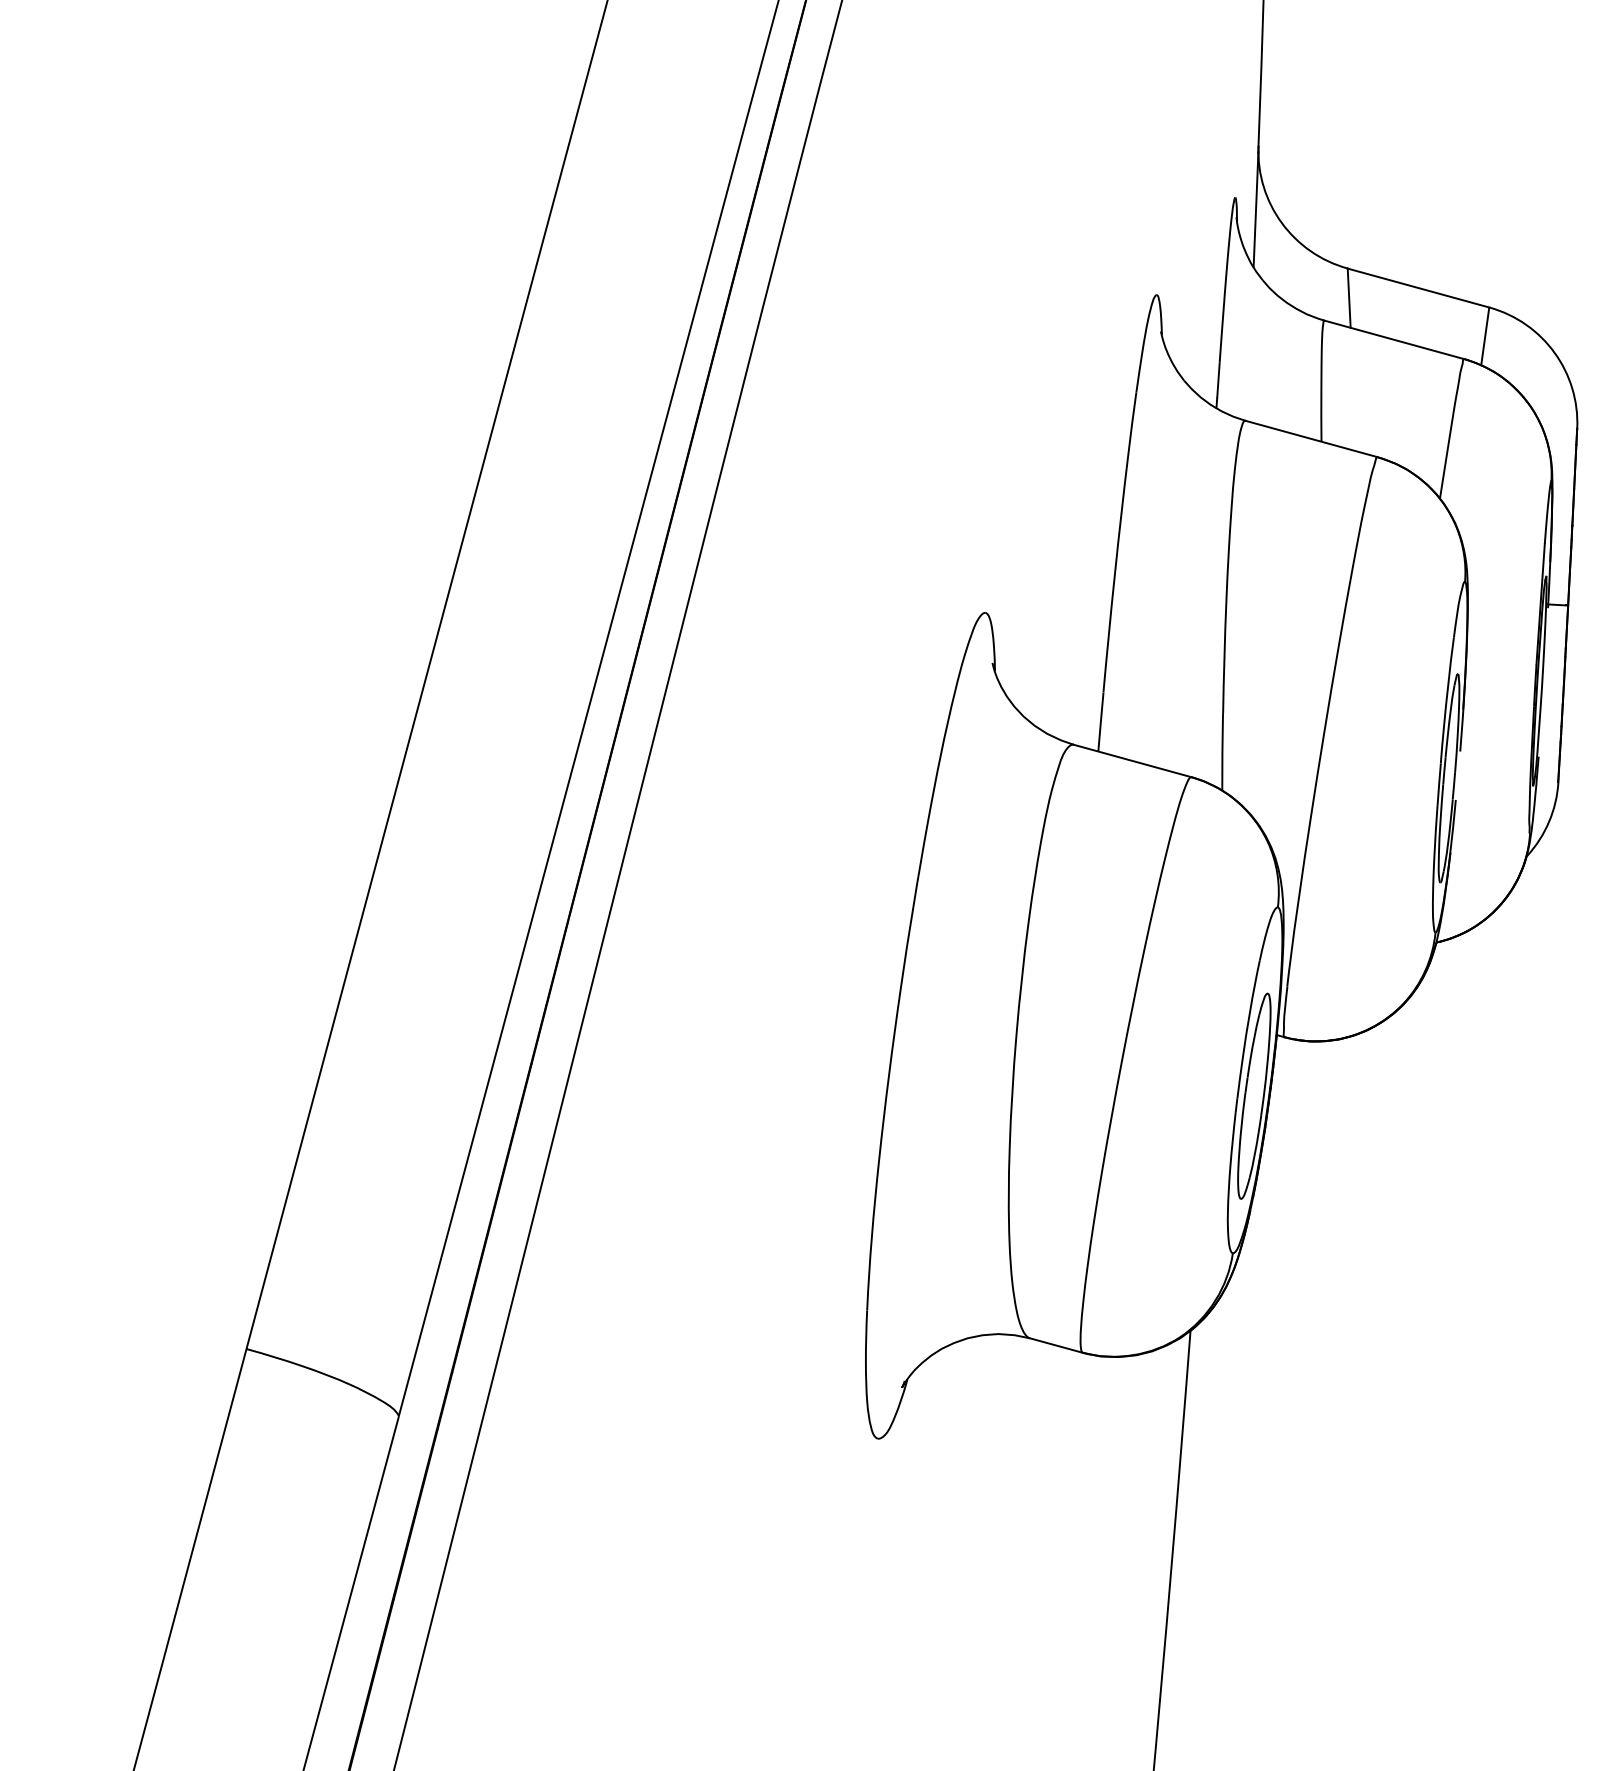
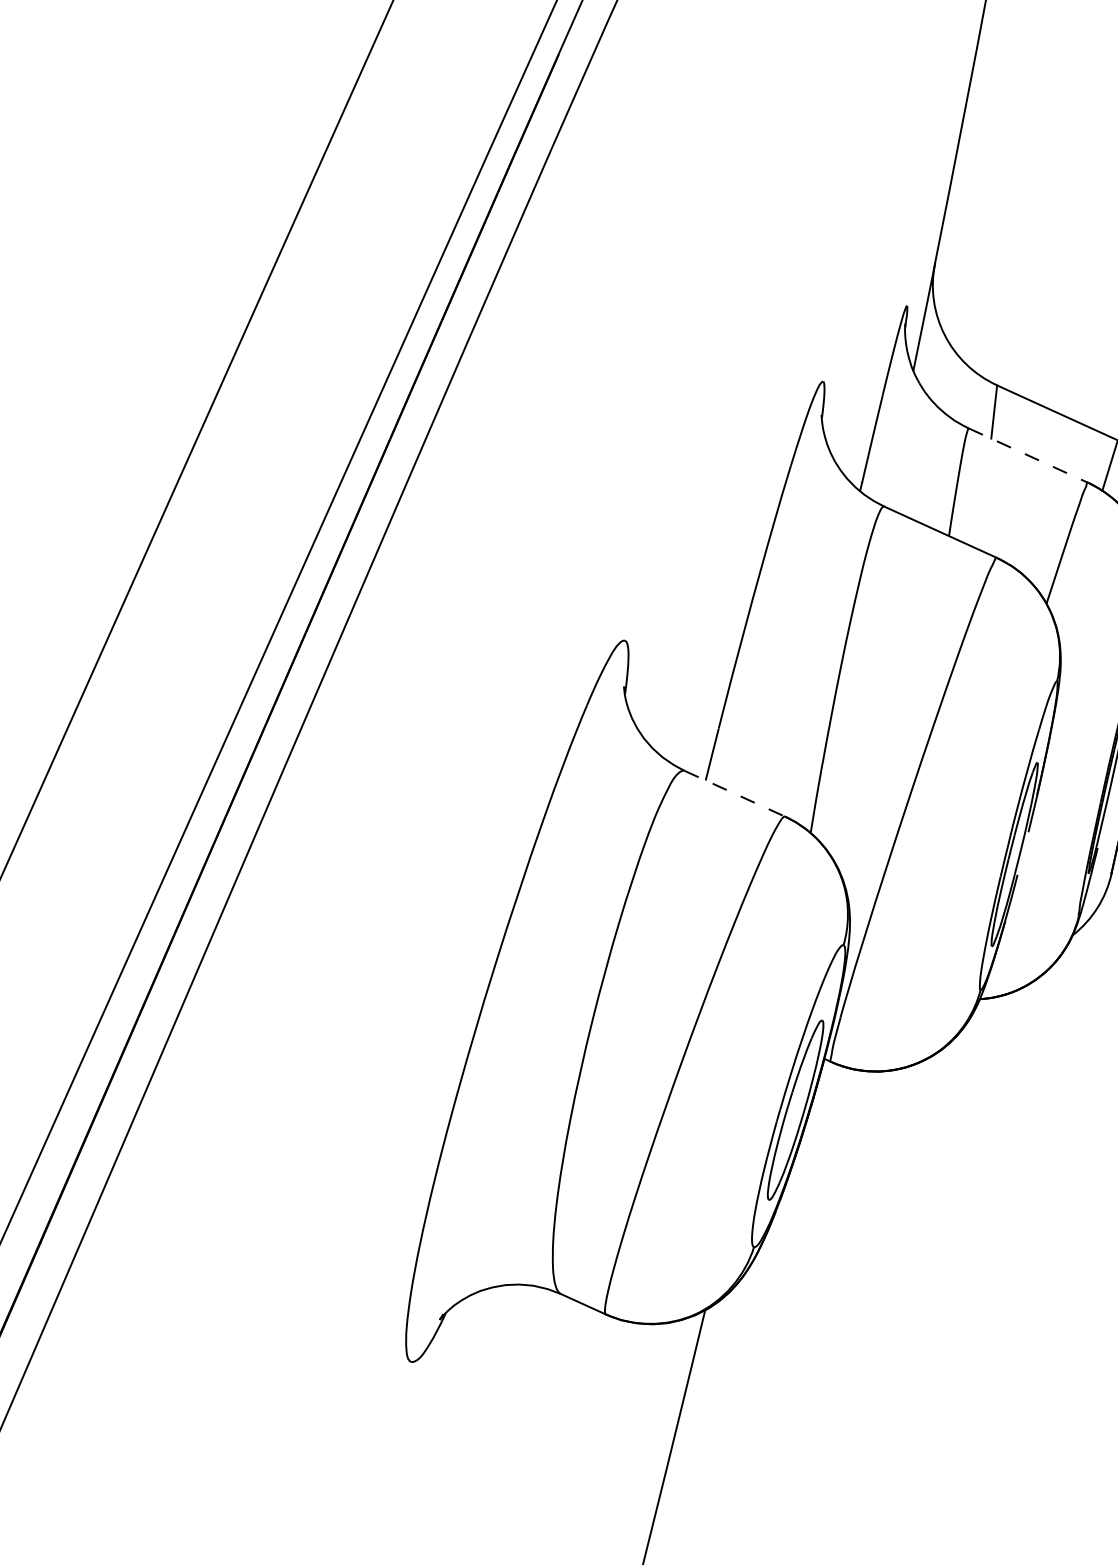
line: (1394, 339) -> (1028, 455), solid -> dashed
line: (1132, 761) -> (734, 794), solid -> dashed

